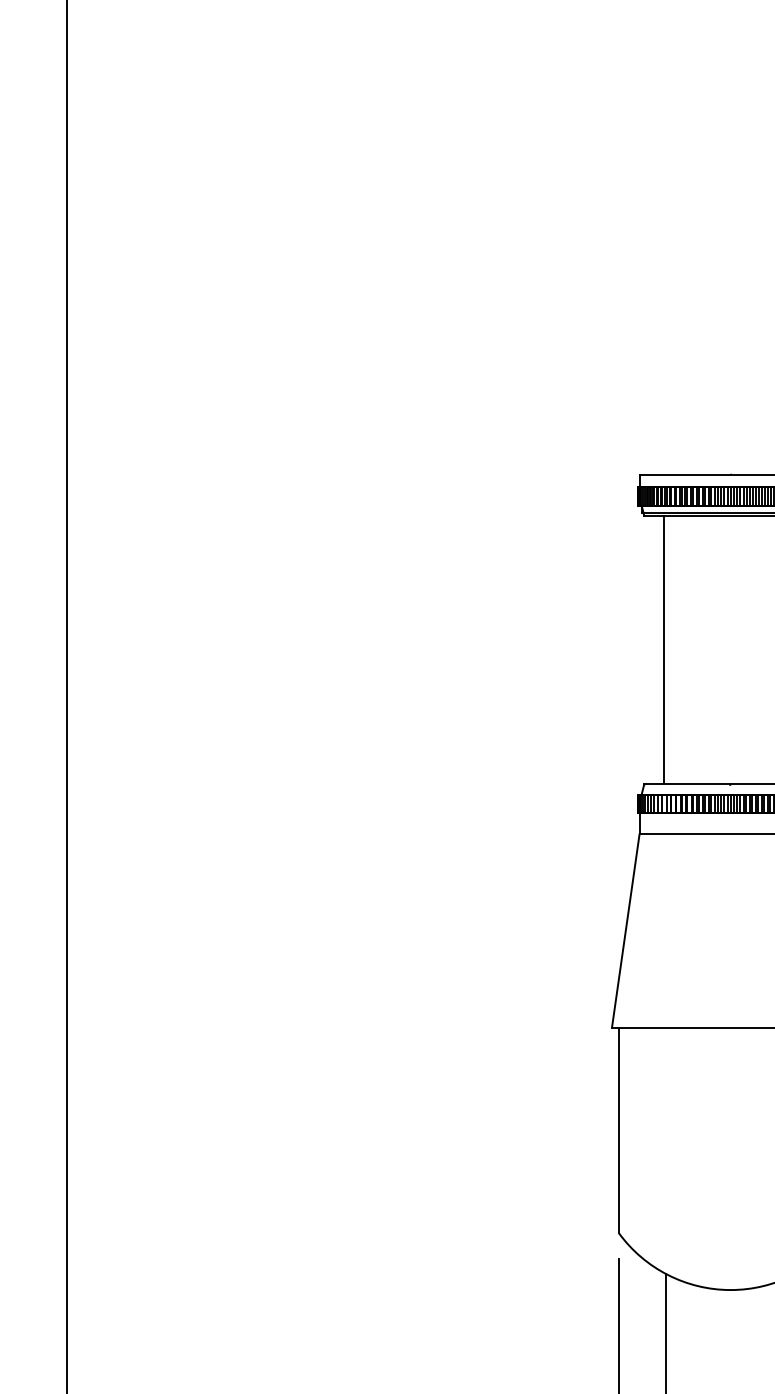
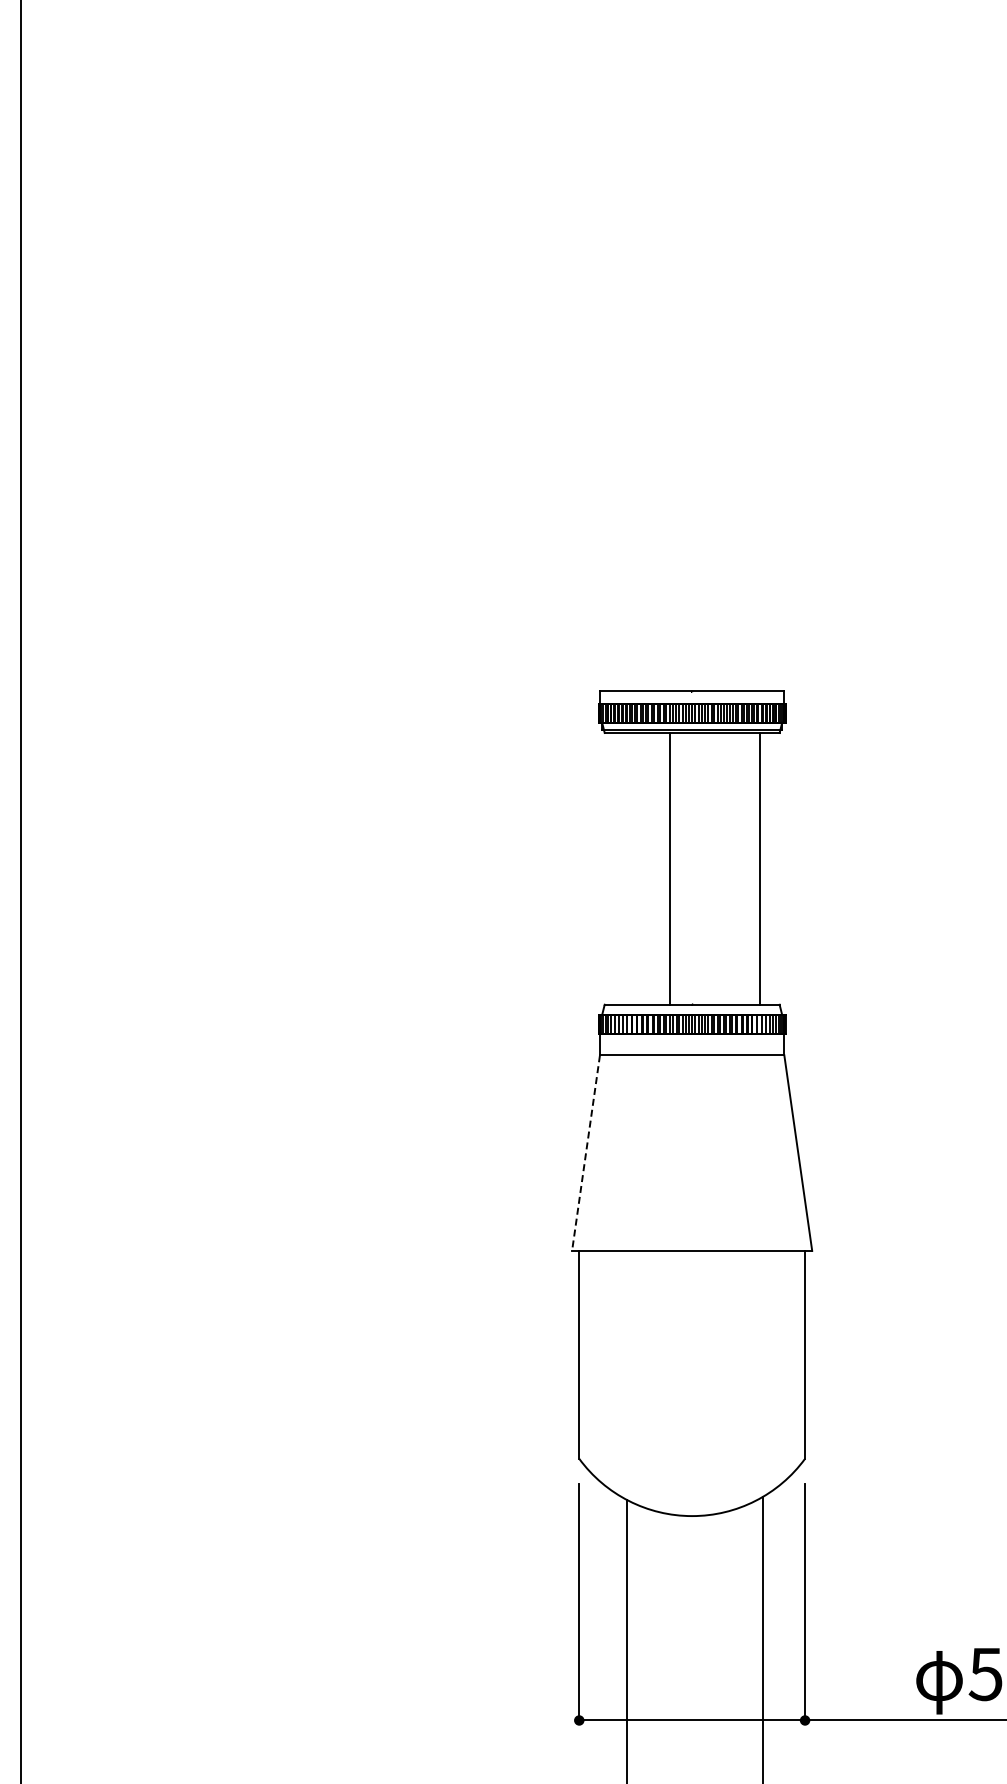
line: (663, 649) -> (669, 868), moved
line: (626, 931) -> (586, 1153), solid -> dashed

